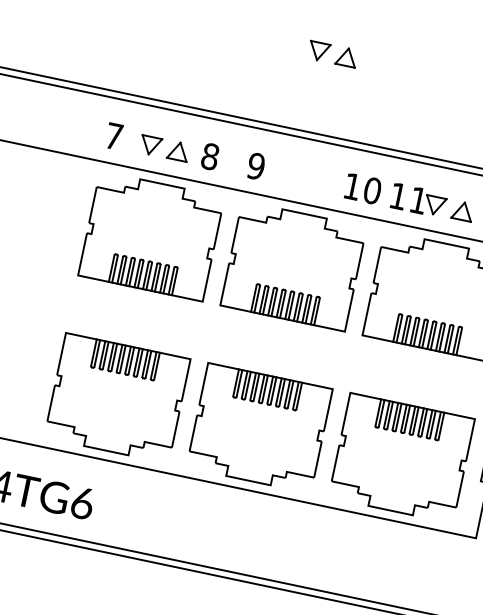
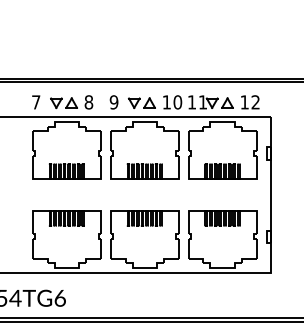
part: (332, 52) -> (141, 102), moved

